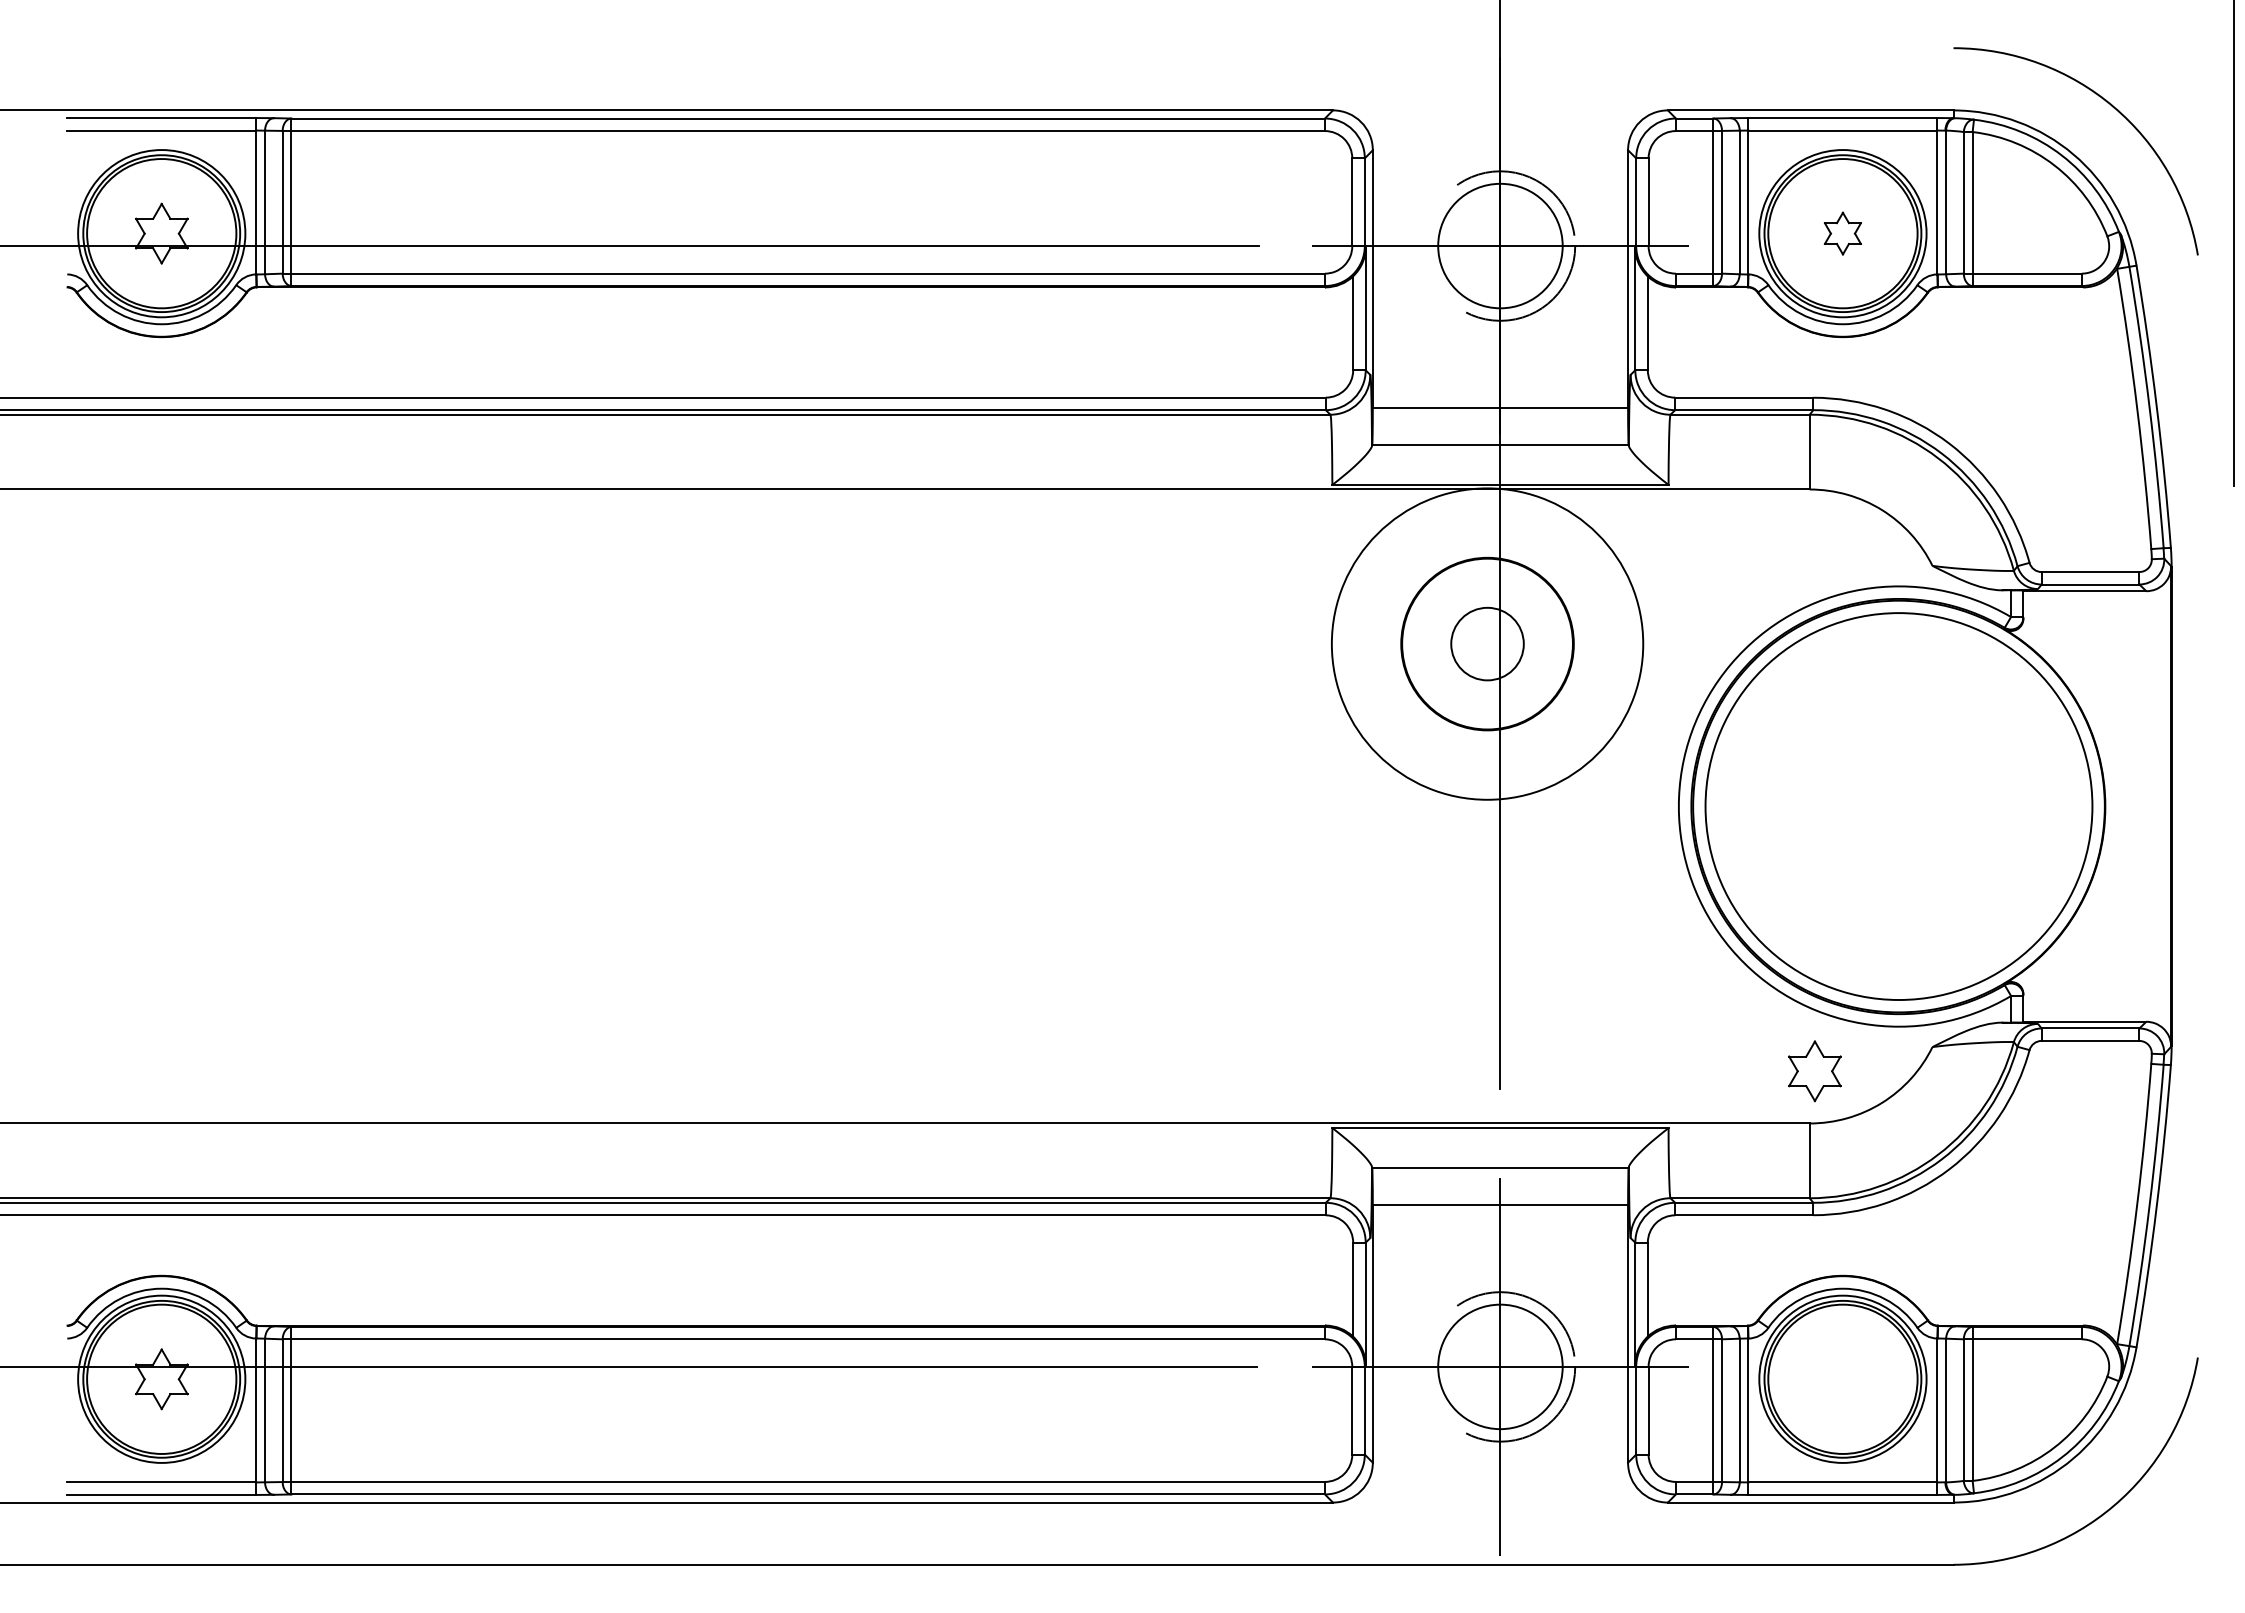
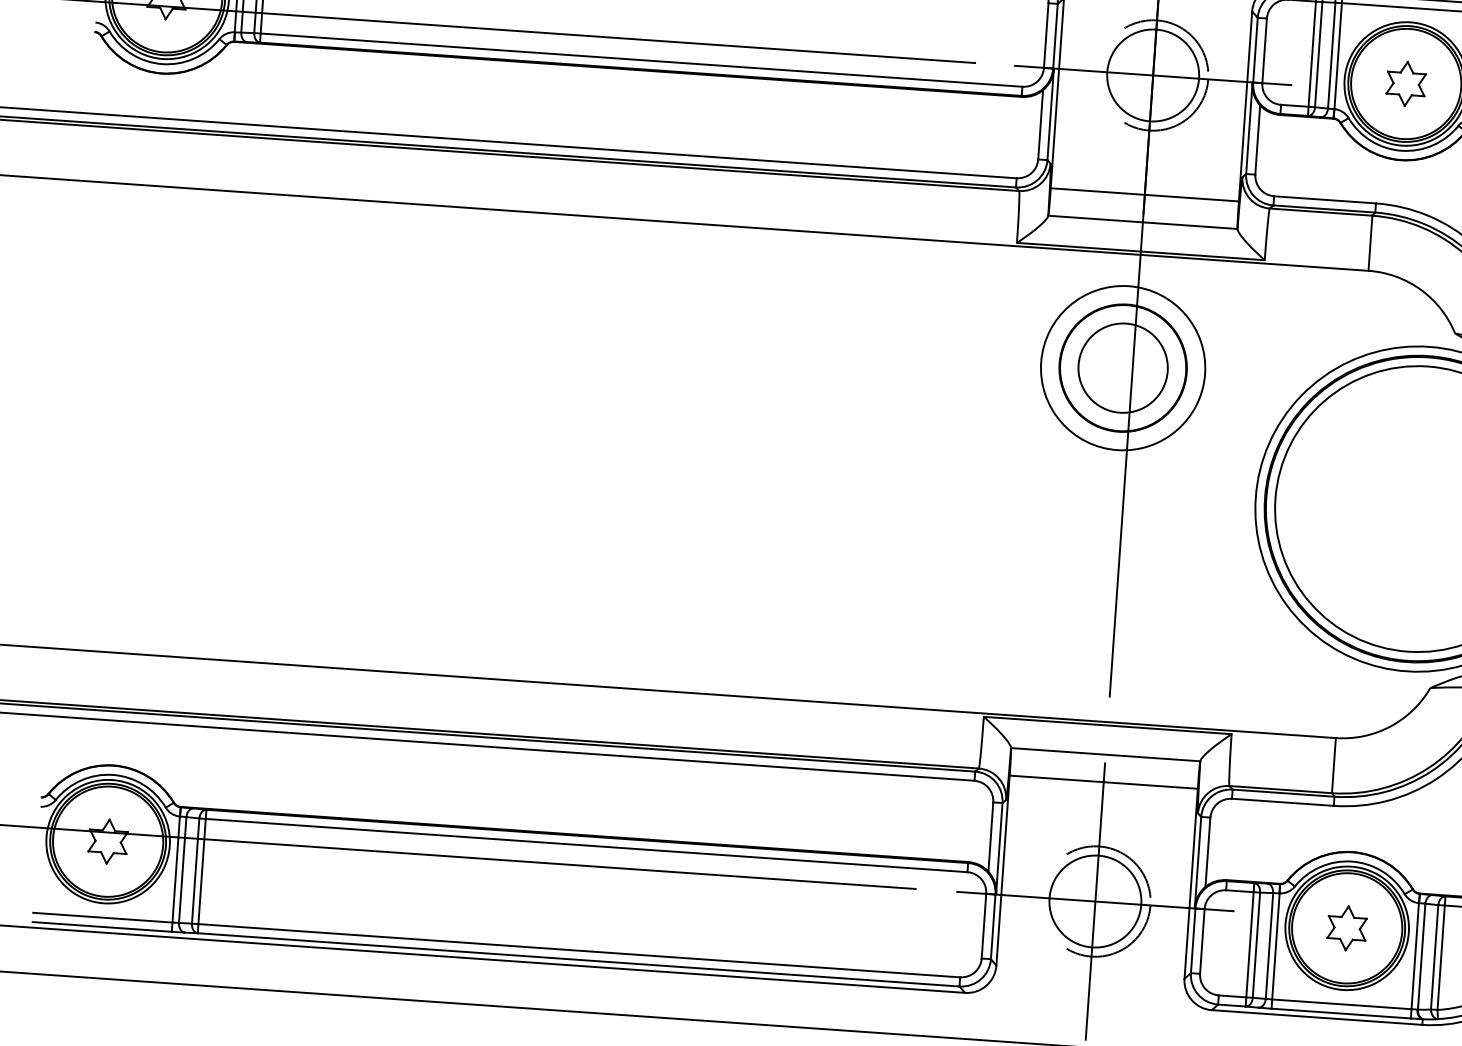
part: (1842, 233) -> (1405, 83), size x1.43
circle: (1487, 643) -> (1123, 367), size x0.71
circle: (1487, 643) -> (1123, 367), size x1.67
part: (1814, 1071) -> (1346, 928), moved

